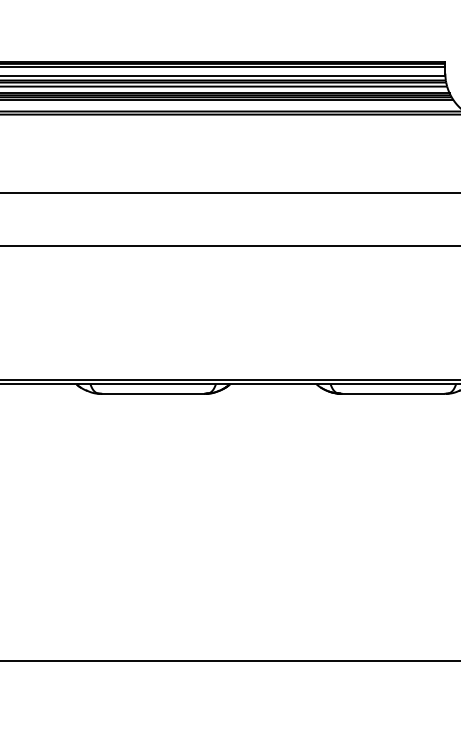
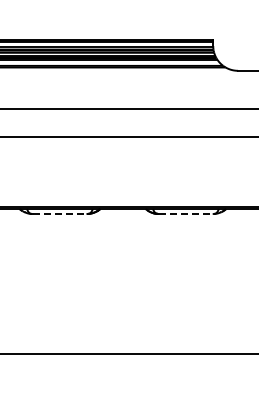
line: (152, 392) -> (59, 213), solid -> dashed
line: (392, 392) -> (185, 213), solid -> dashed

